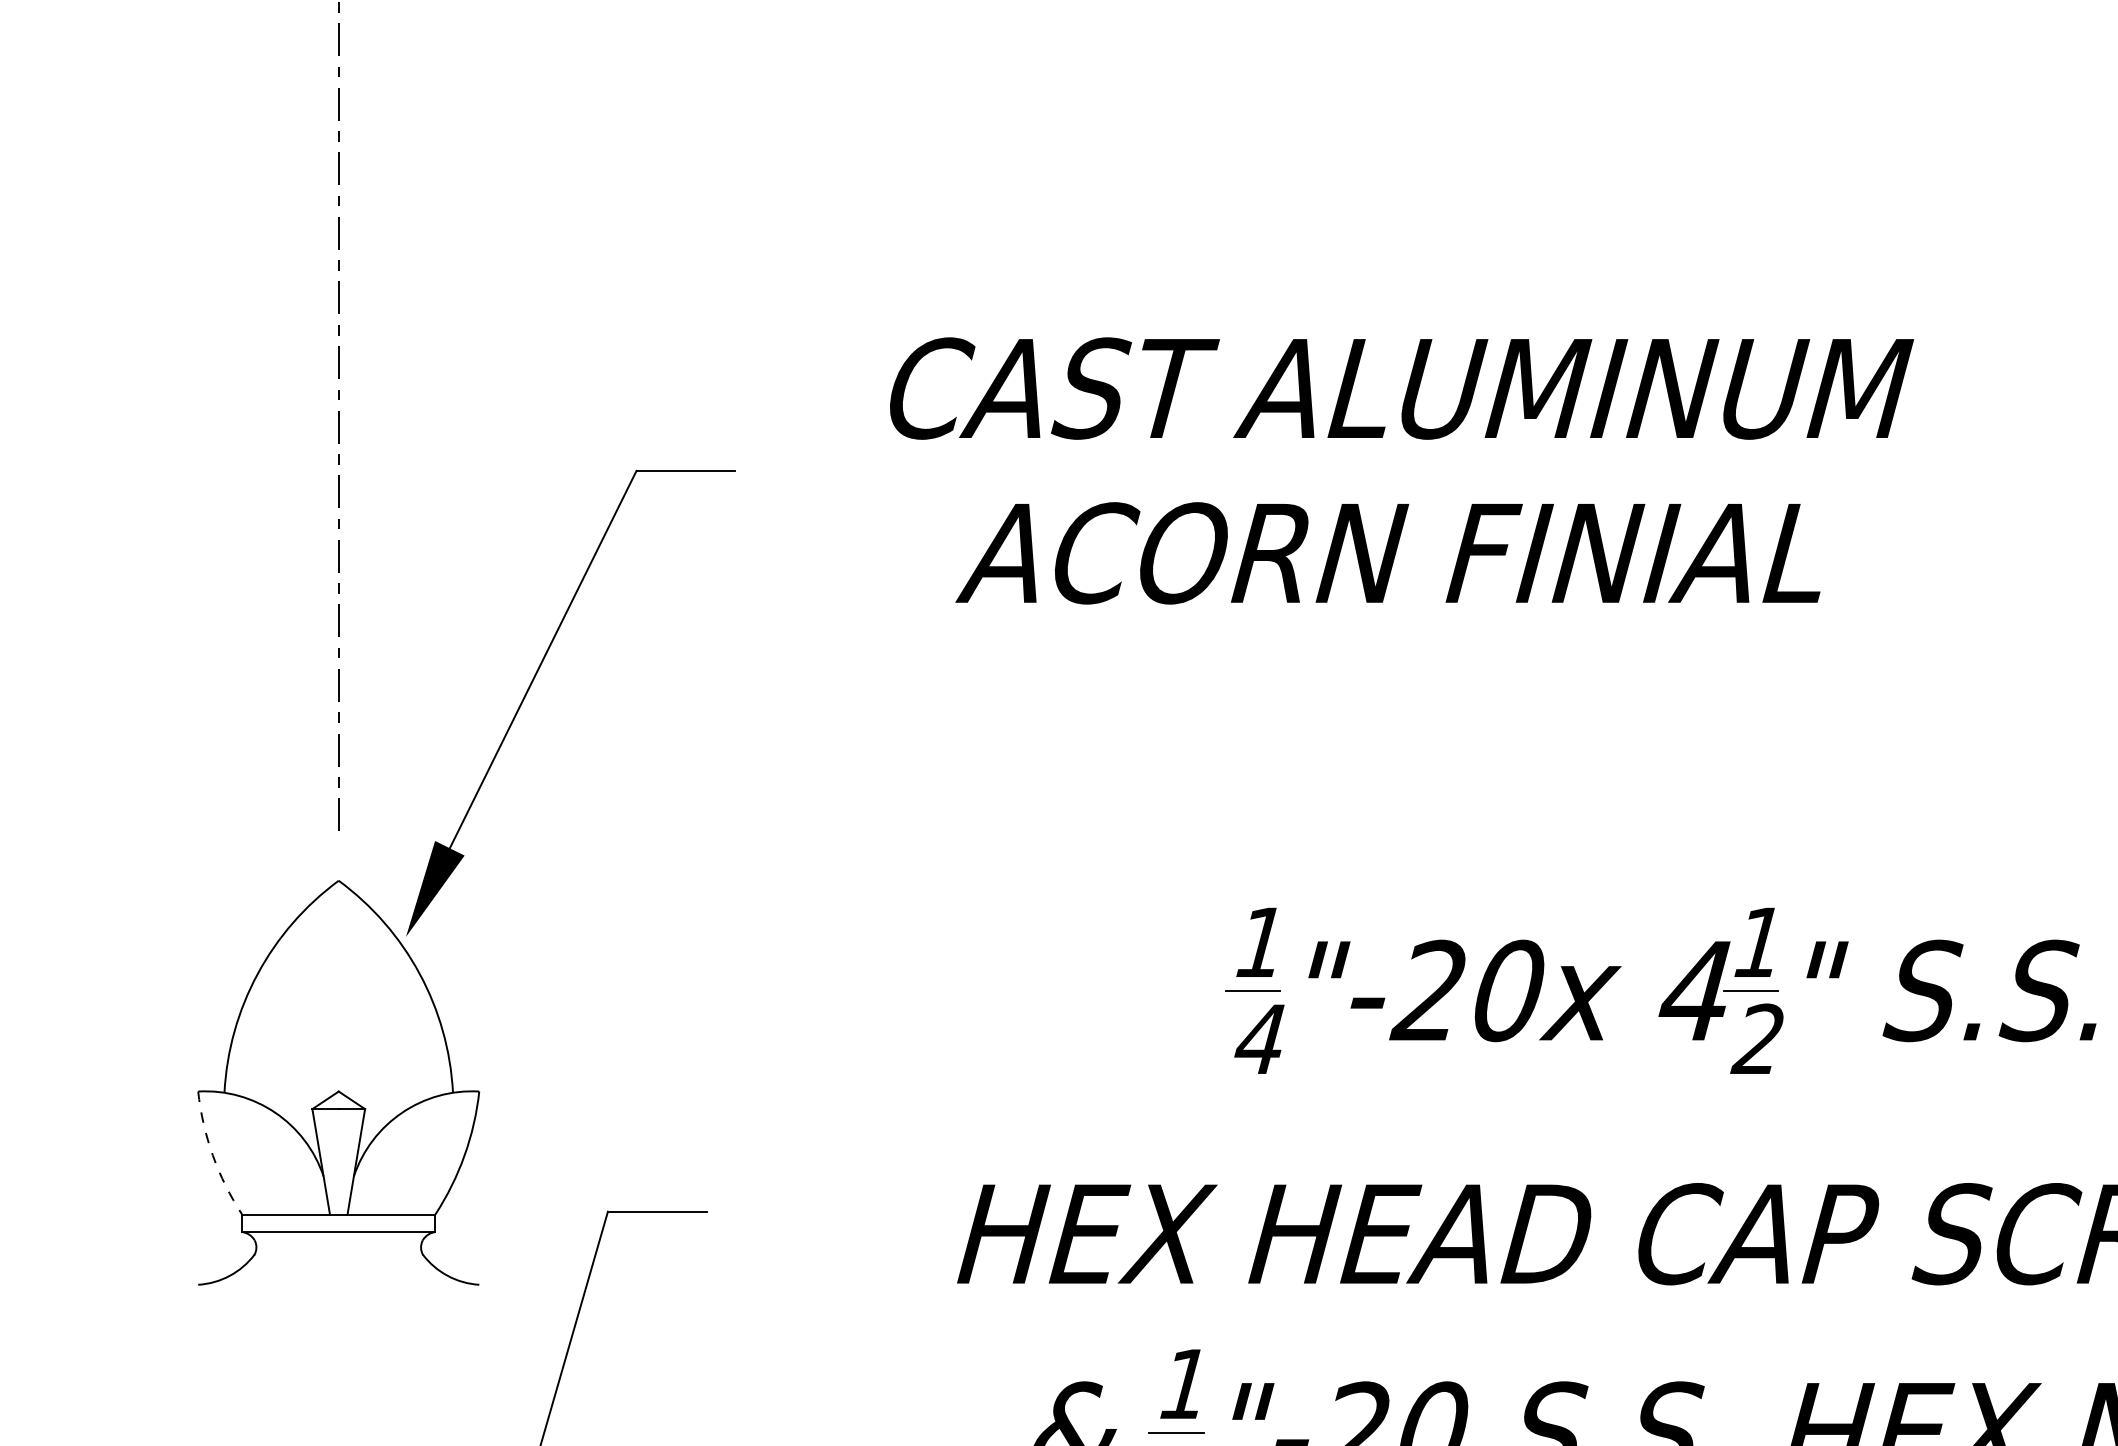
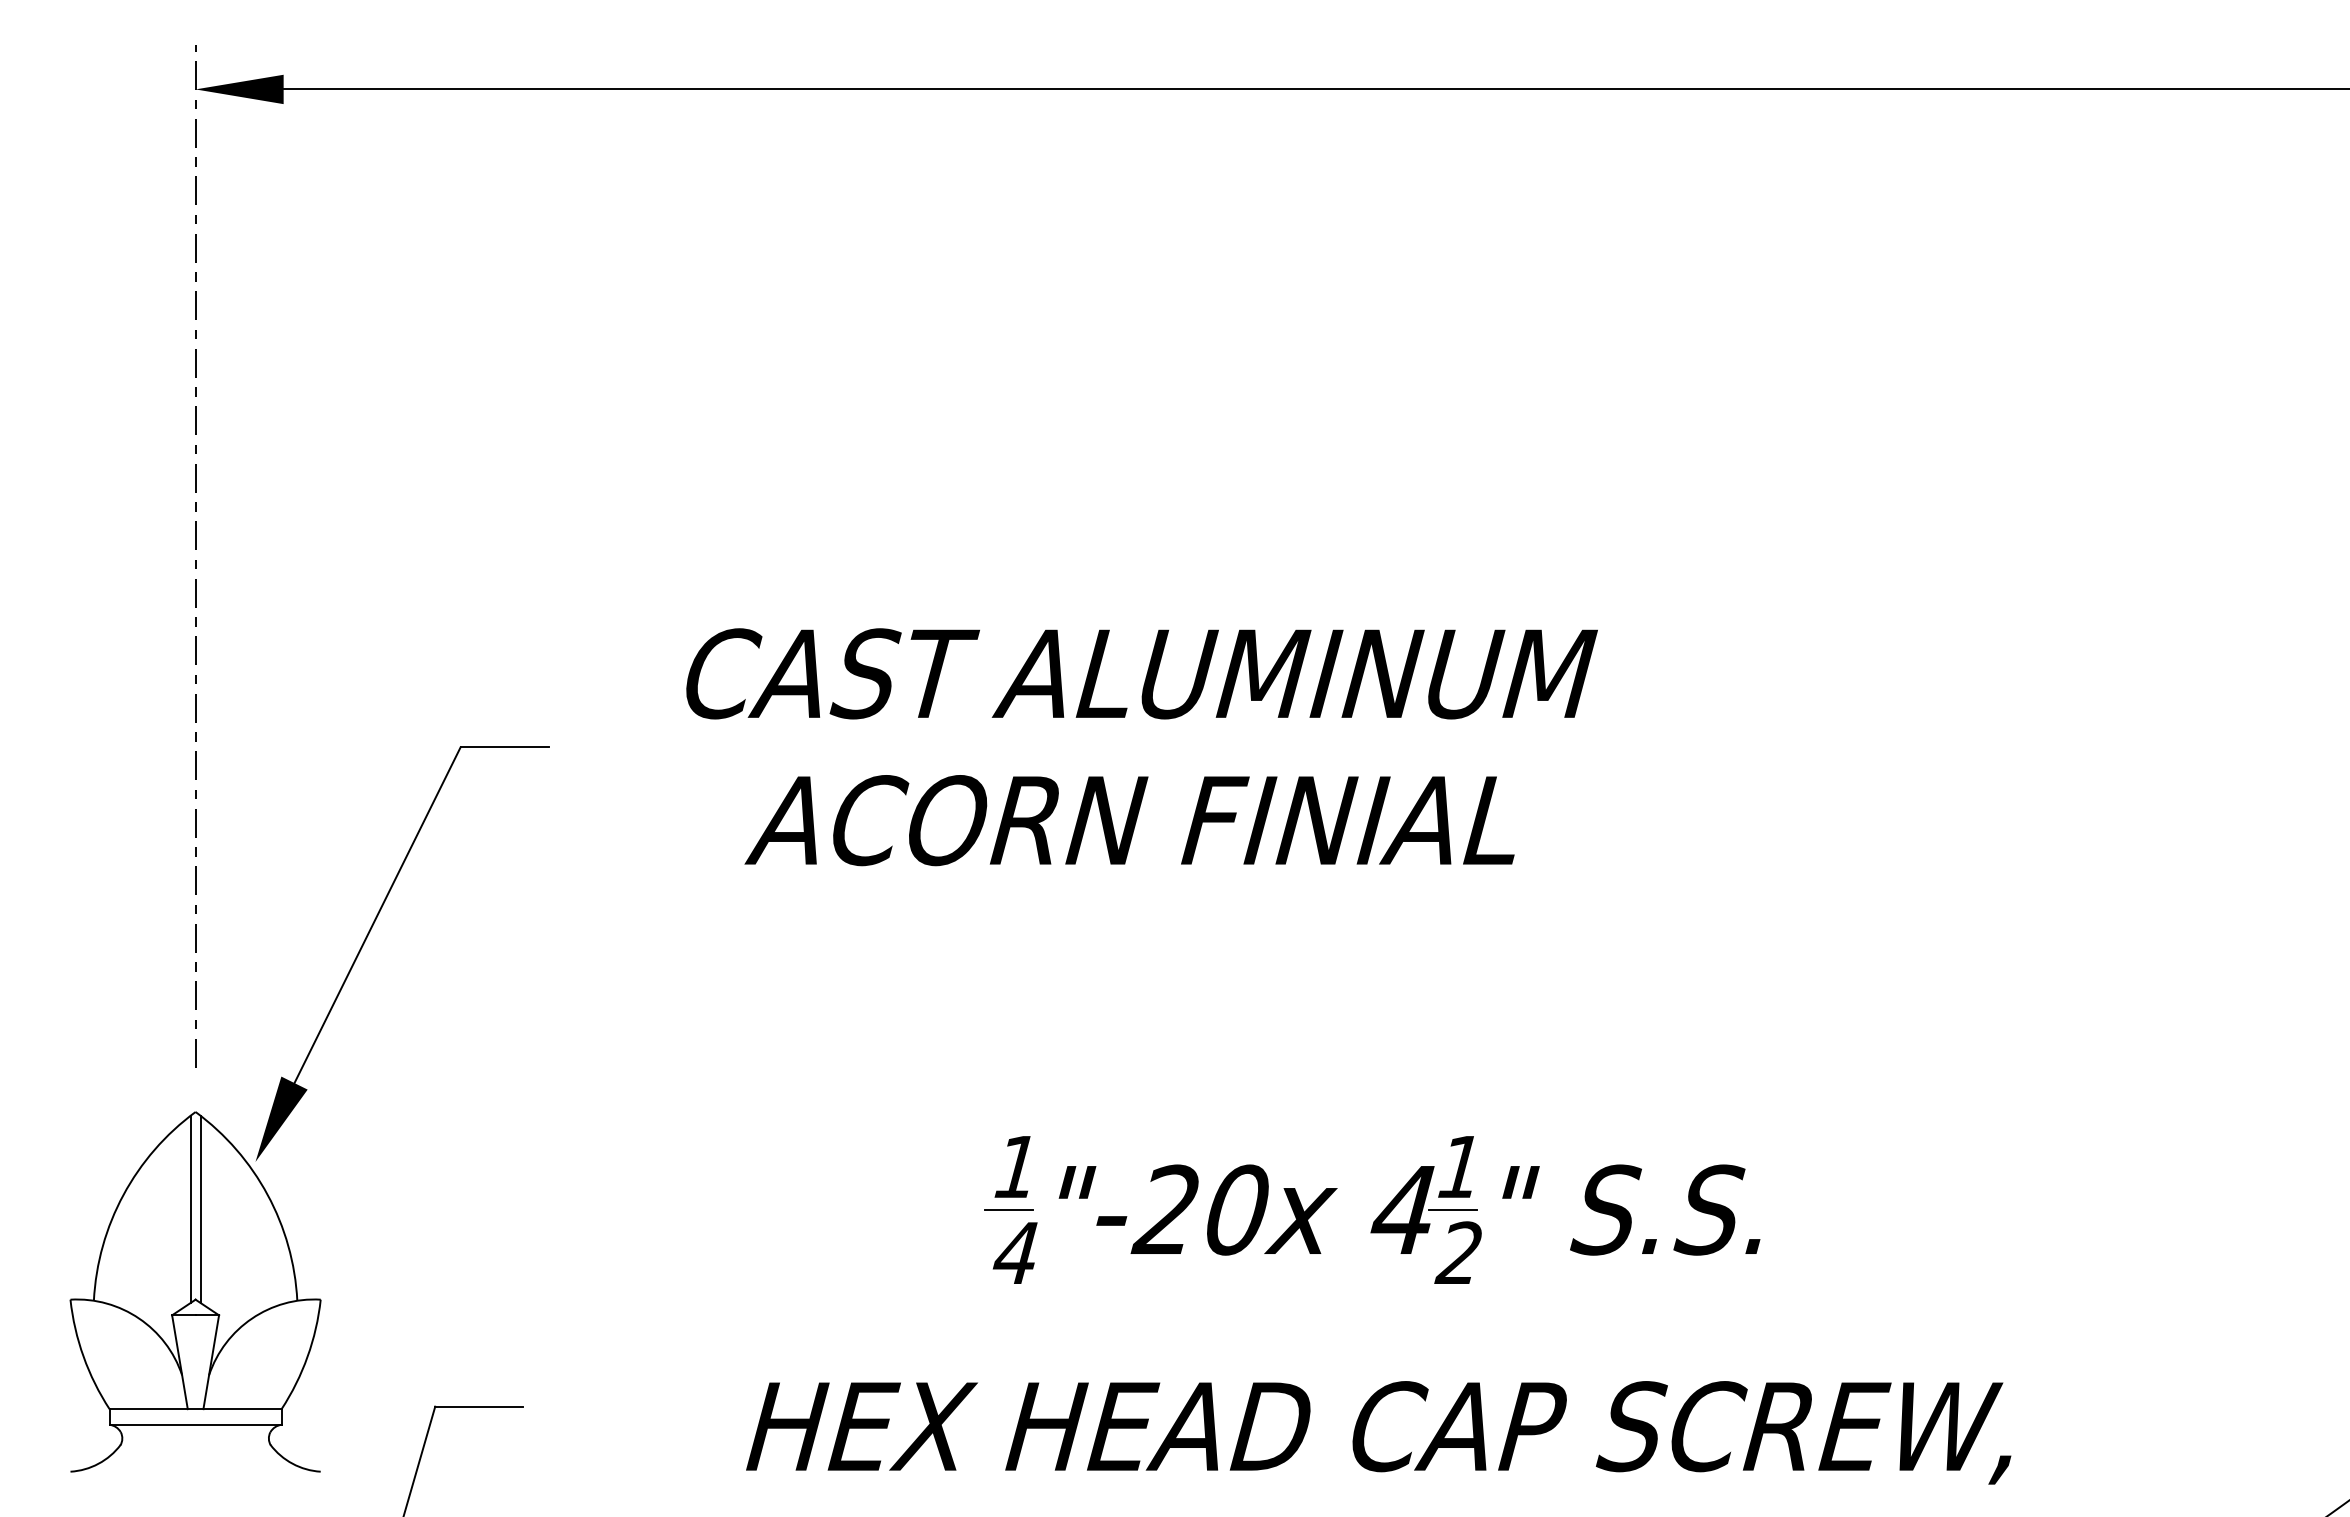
line: (333, 990) -> (190, 1209), added
line: (344, 990) -> (200, 1209), added
arc: (212, 1155) -> (83, 1356), dashed -> solid

